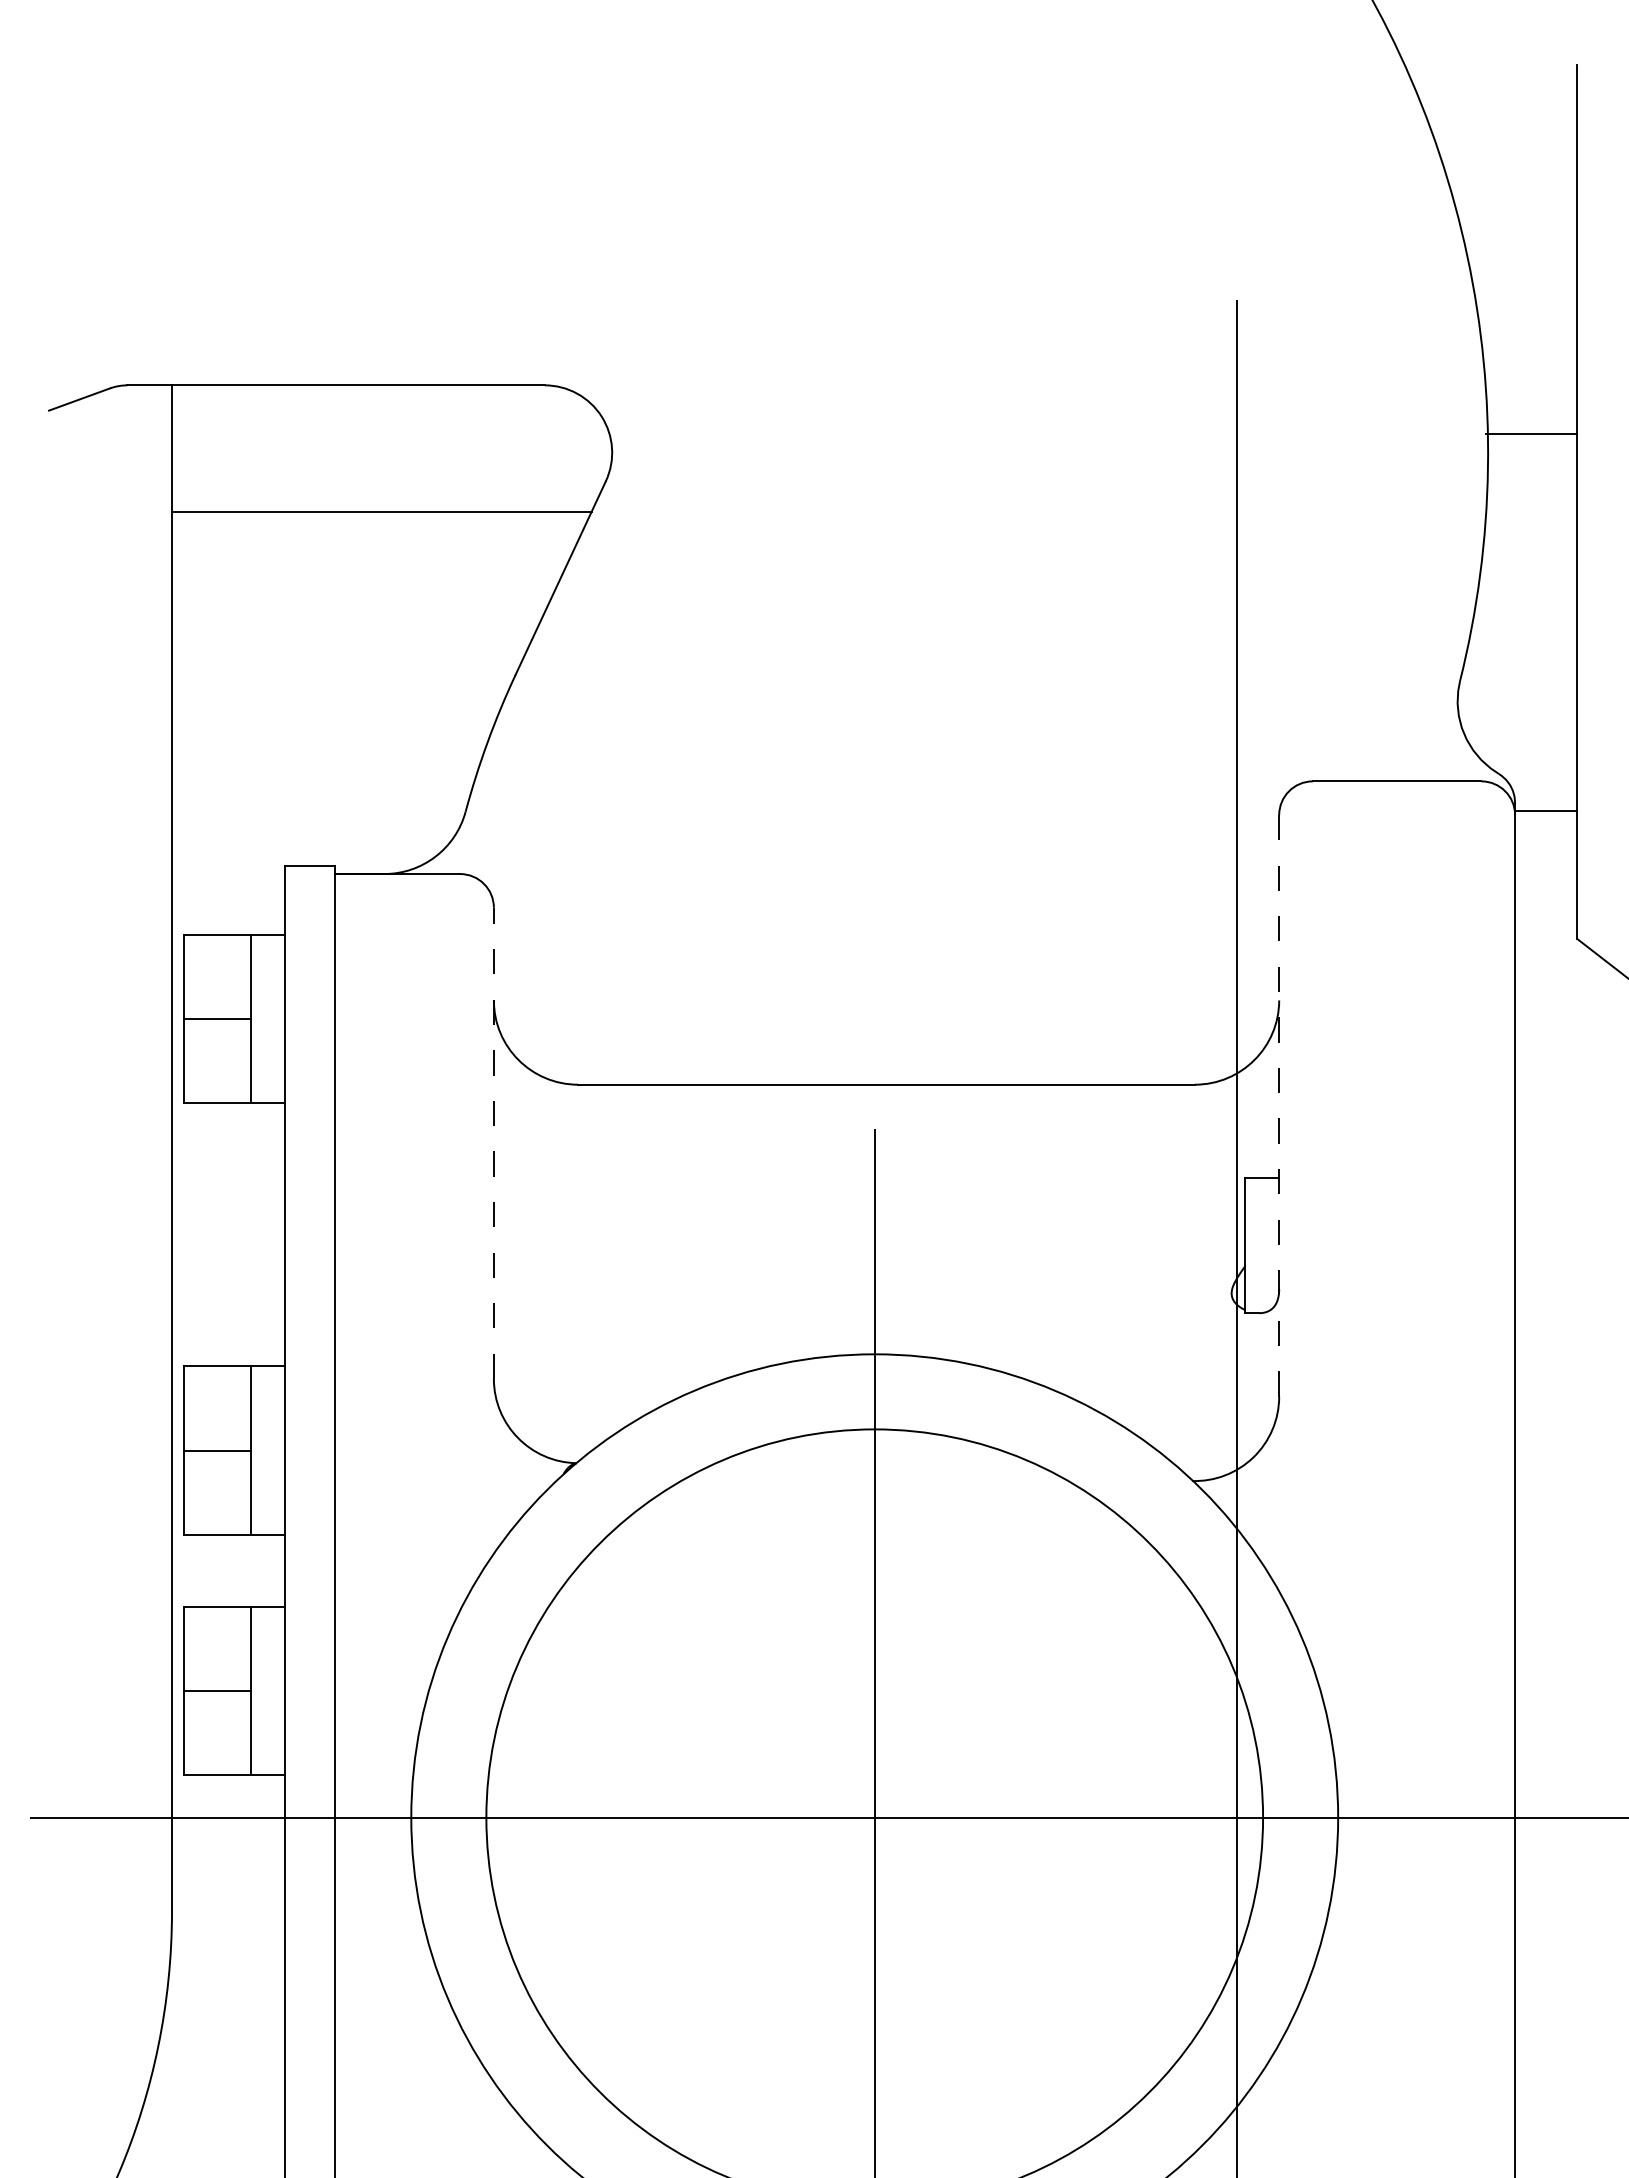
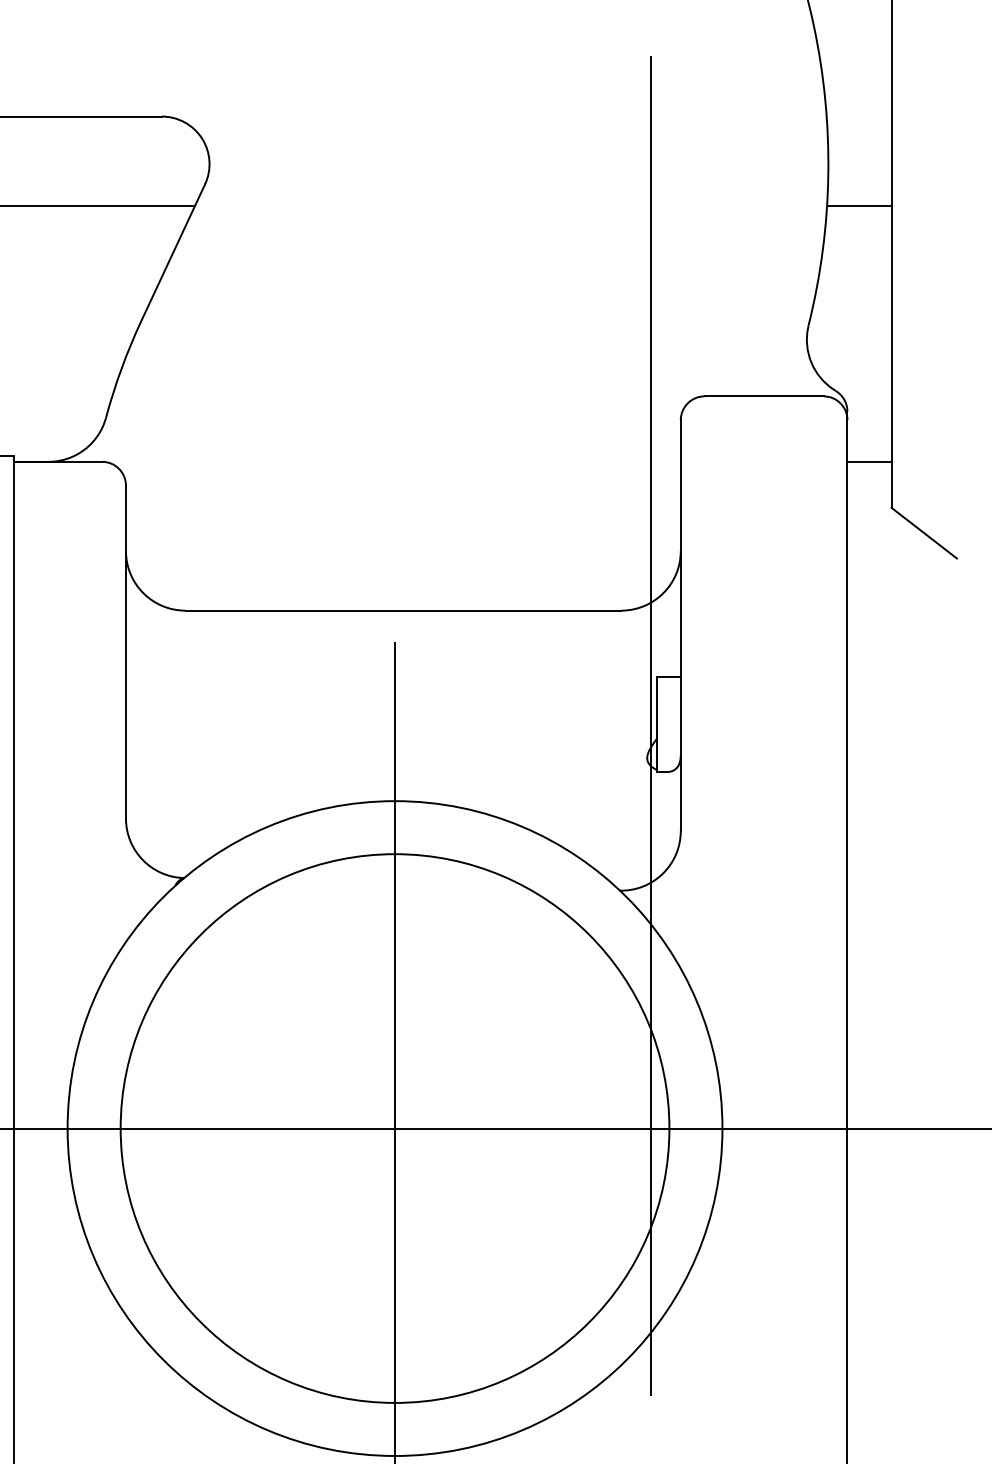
line: (1531, 433) -> (859, 205), moved
line: (1546, 811) -> (869, 462), moved
line: (1279, 1105) -> (681, 625), dashed -> solid
line: (493, 1143) -> (125, 652), dashed -> solid

